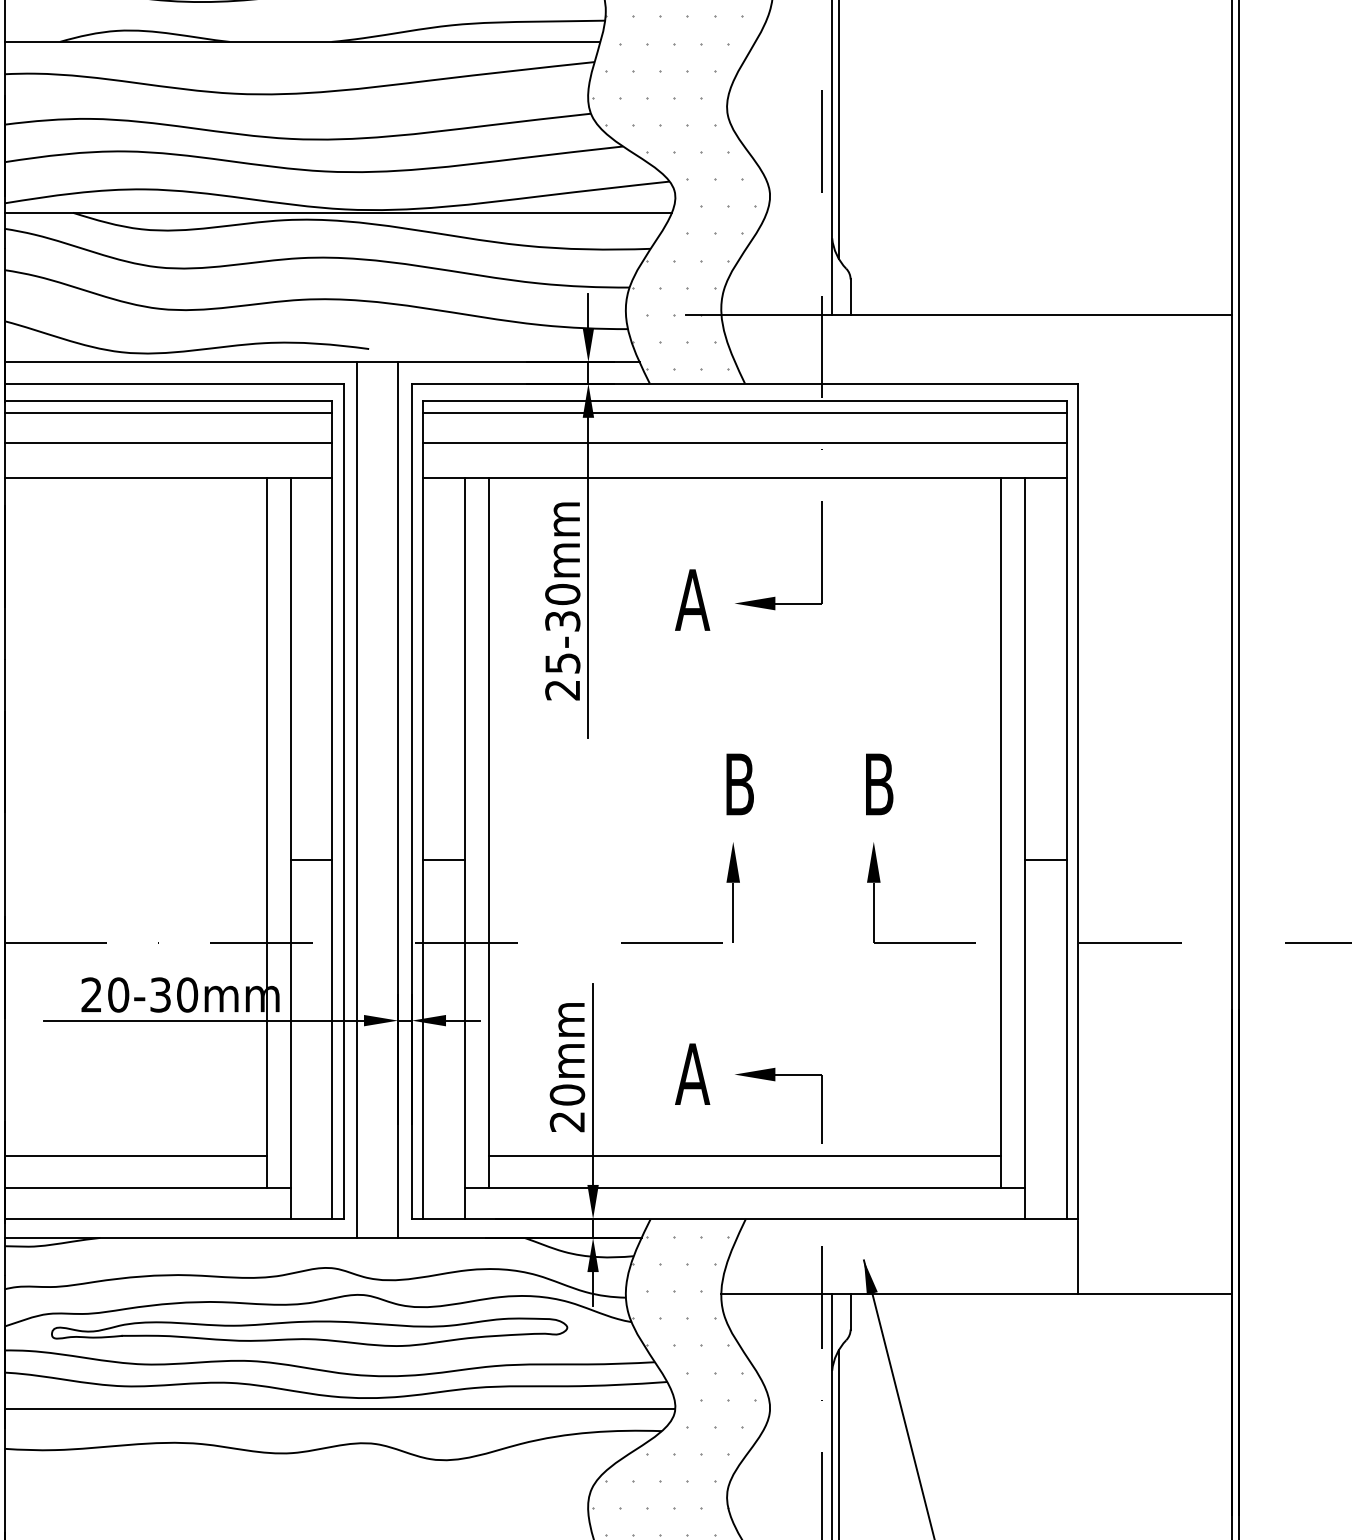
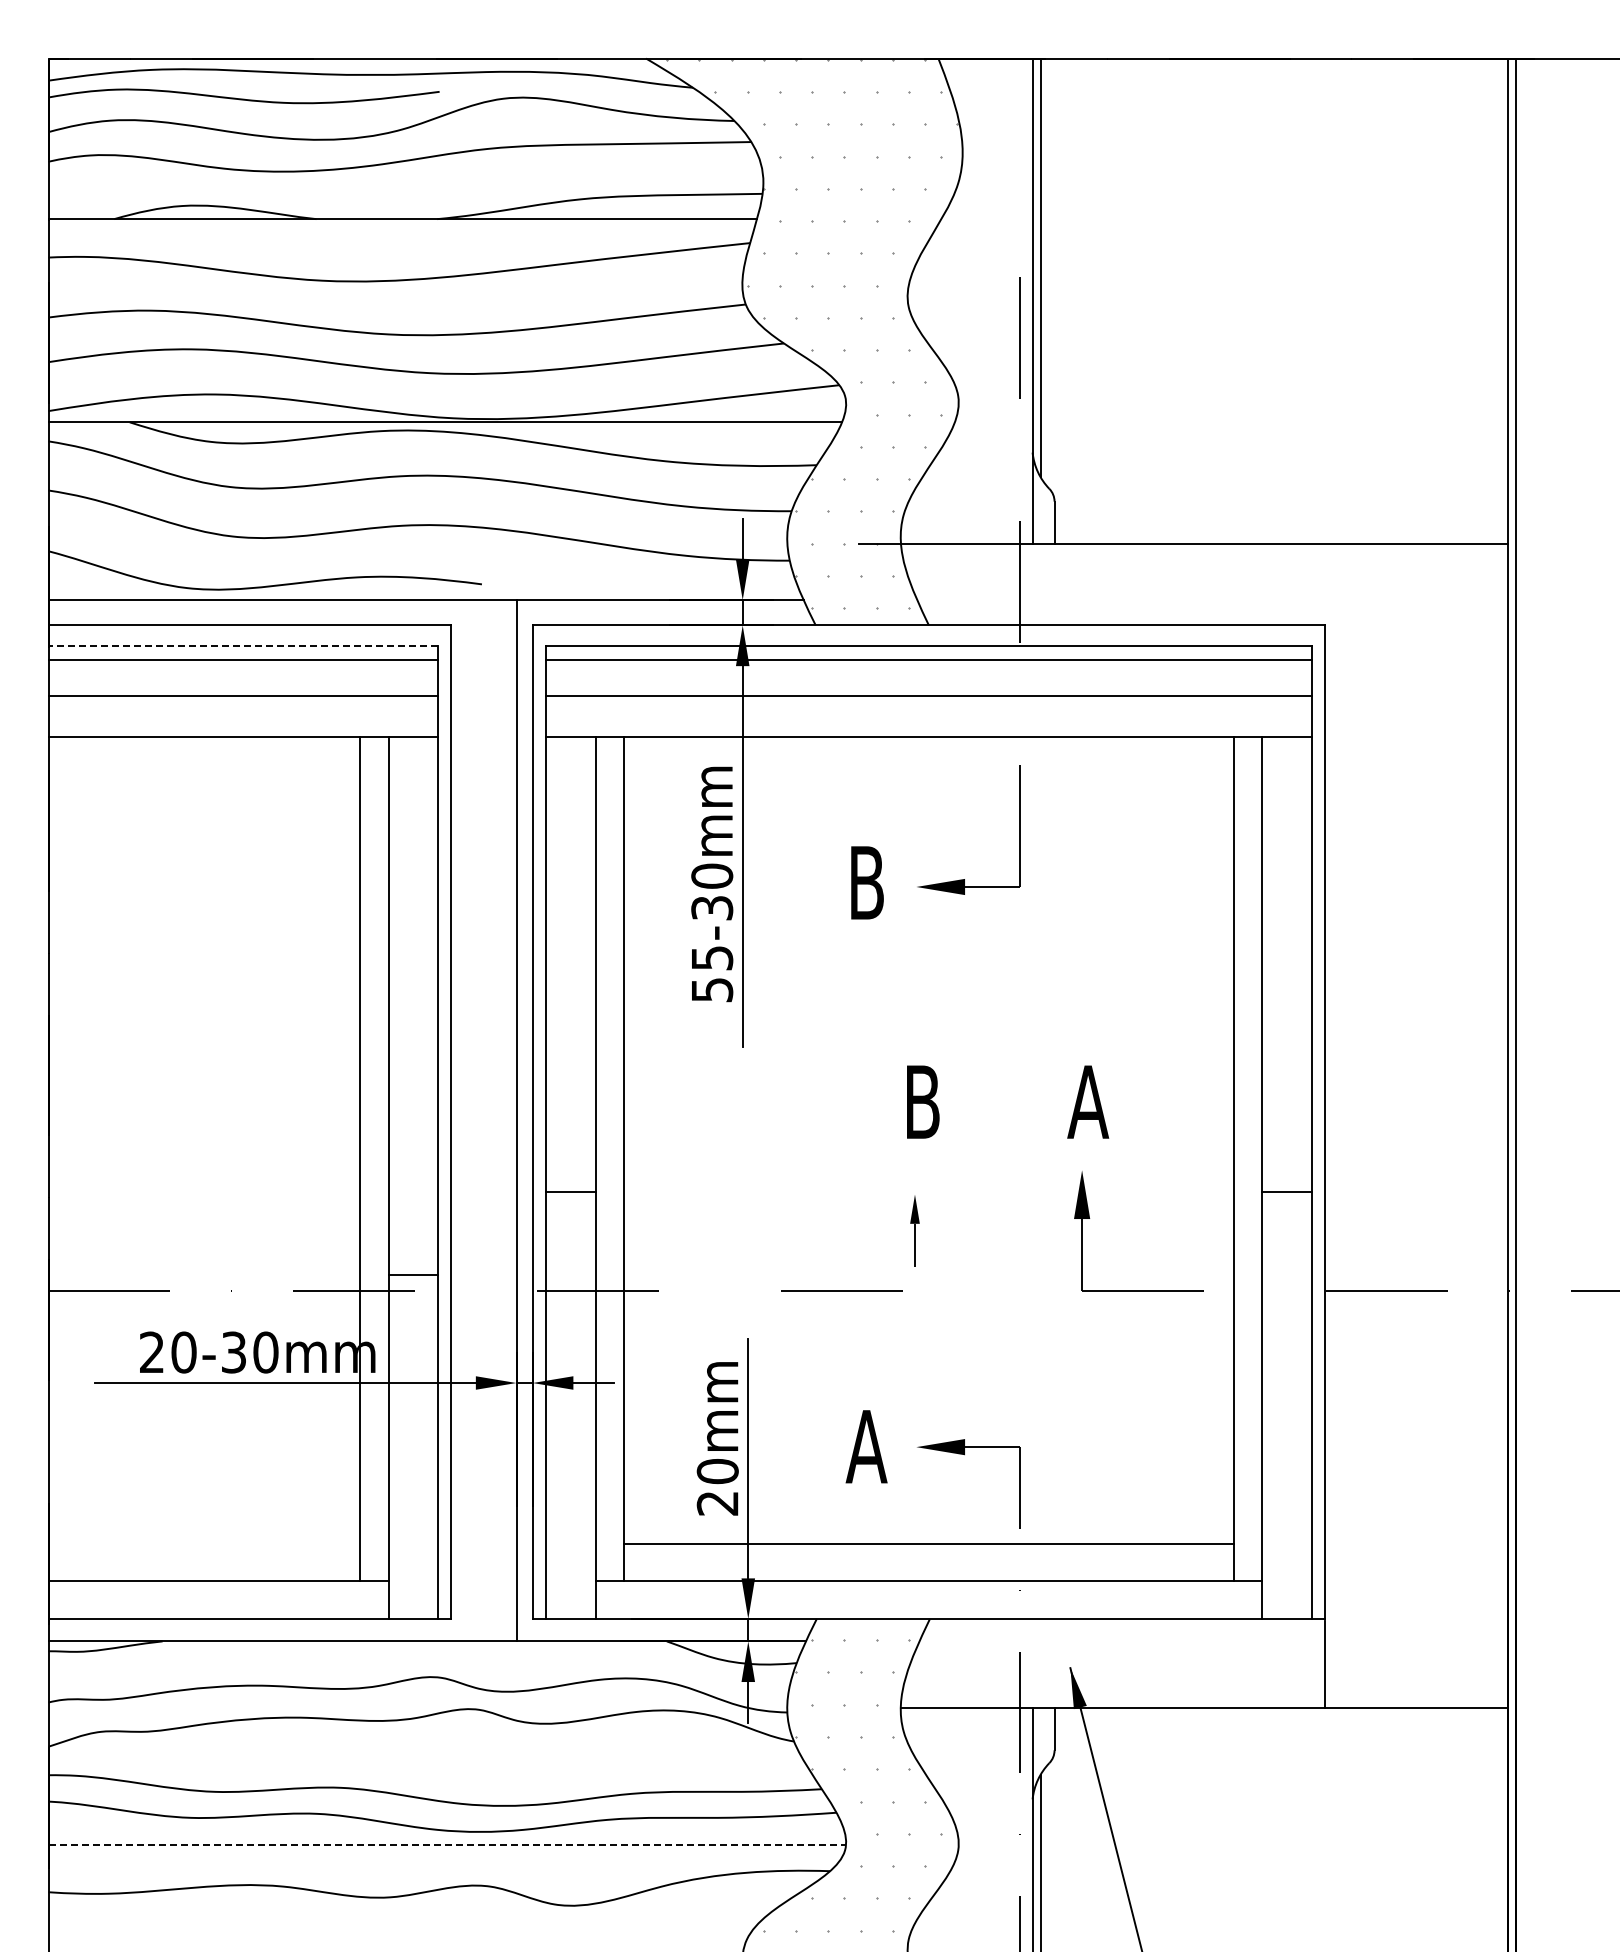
line: (168, 400) -> (243, 645), solid -> dashed
text: (692, 599) -> (866, 882), A -> B
text: (562, 690) -> (712, 990), 25-30mm -> 55-30mm
text: (879, 783) -> (1088, 1101), B -> A
line: (356, 799) -> (467, 1120), removed
line: (311, 860) -> (413, 1275), moved
part: (732, 892) -> (914, 1230), size x0.6
line: (135, 1155) -> (204, 1543), removed
curve: (307, 1338) -> (408, 1760), removed
line: (340, 1408) -> (447, 1844), solid -> dashed

